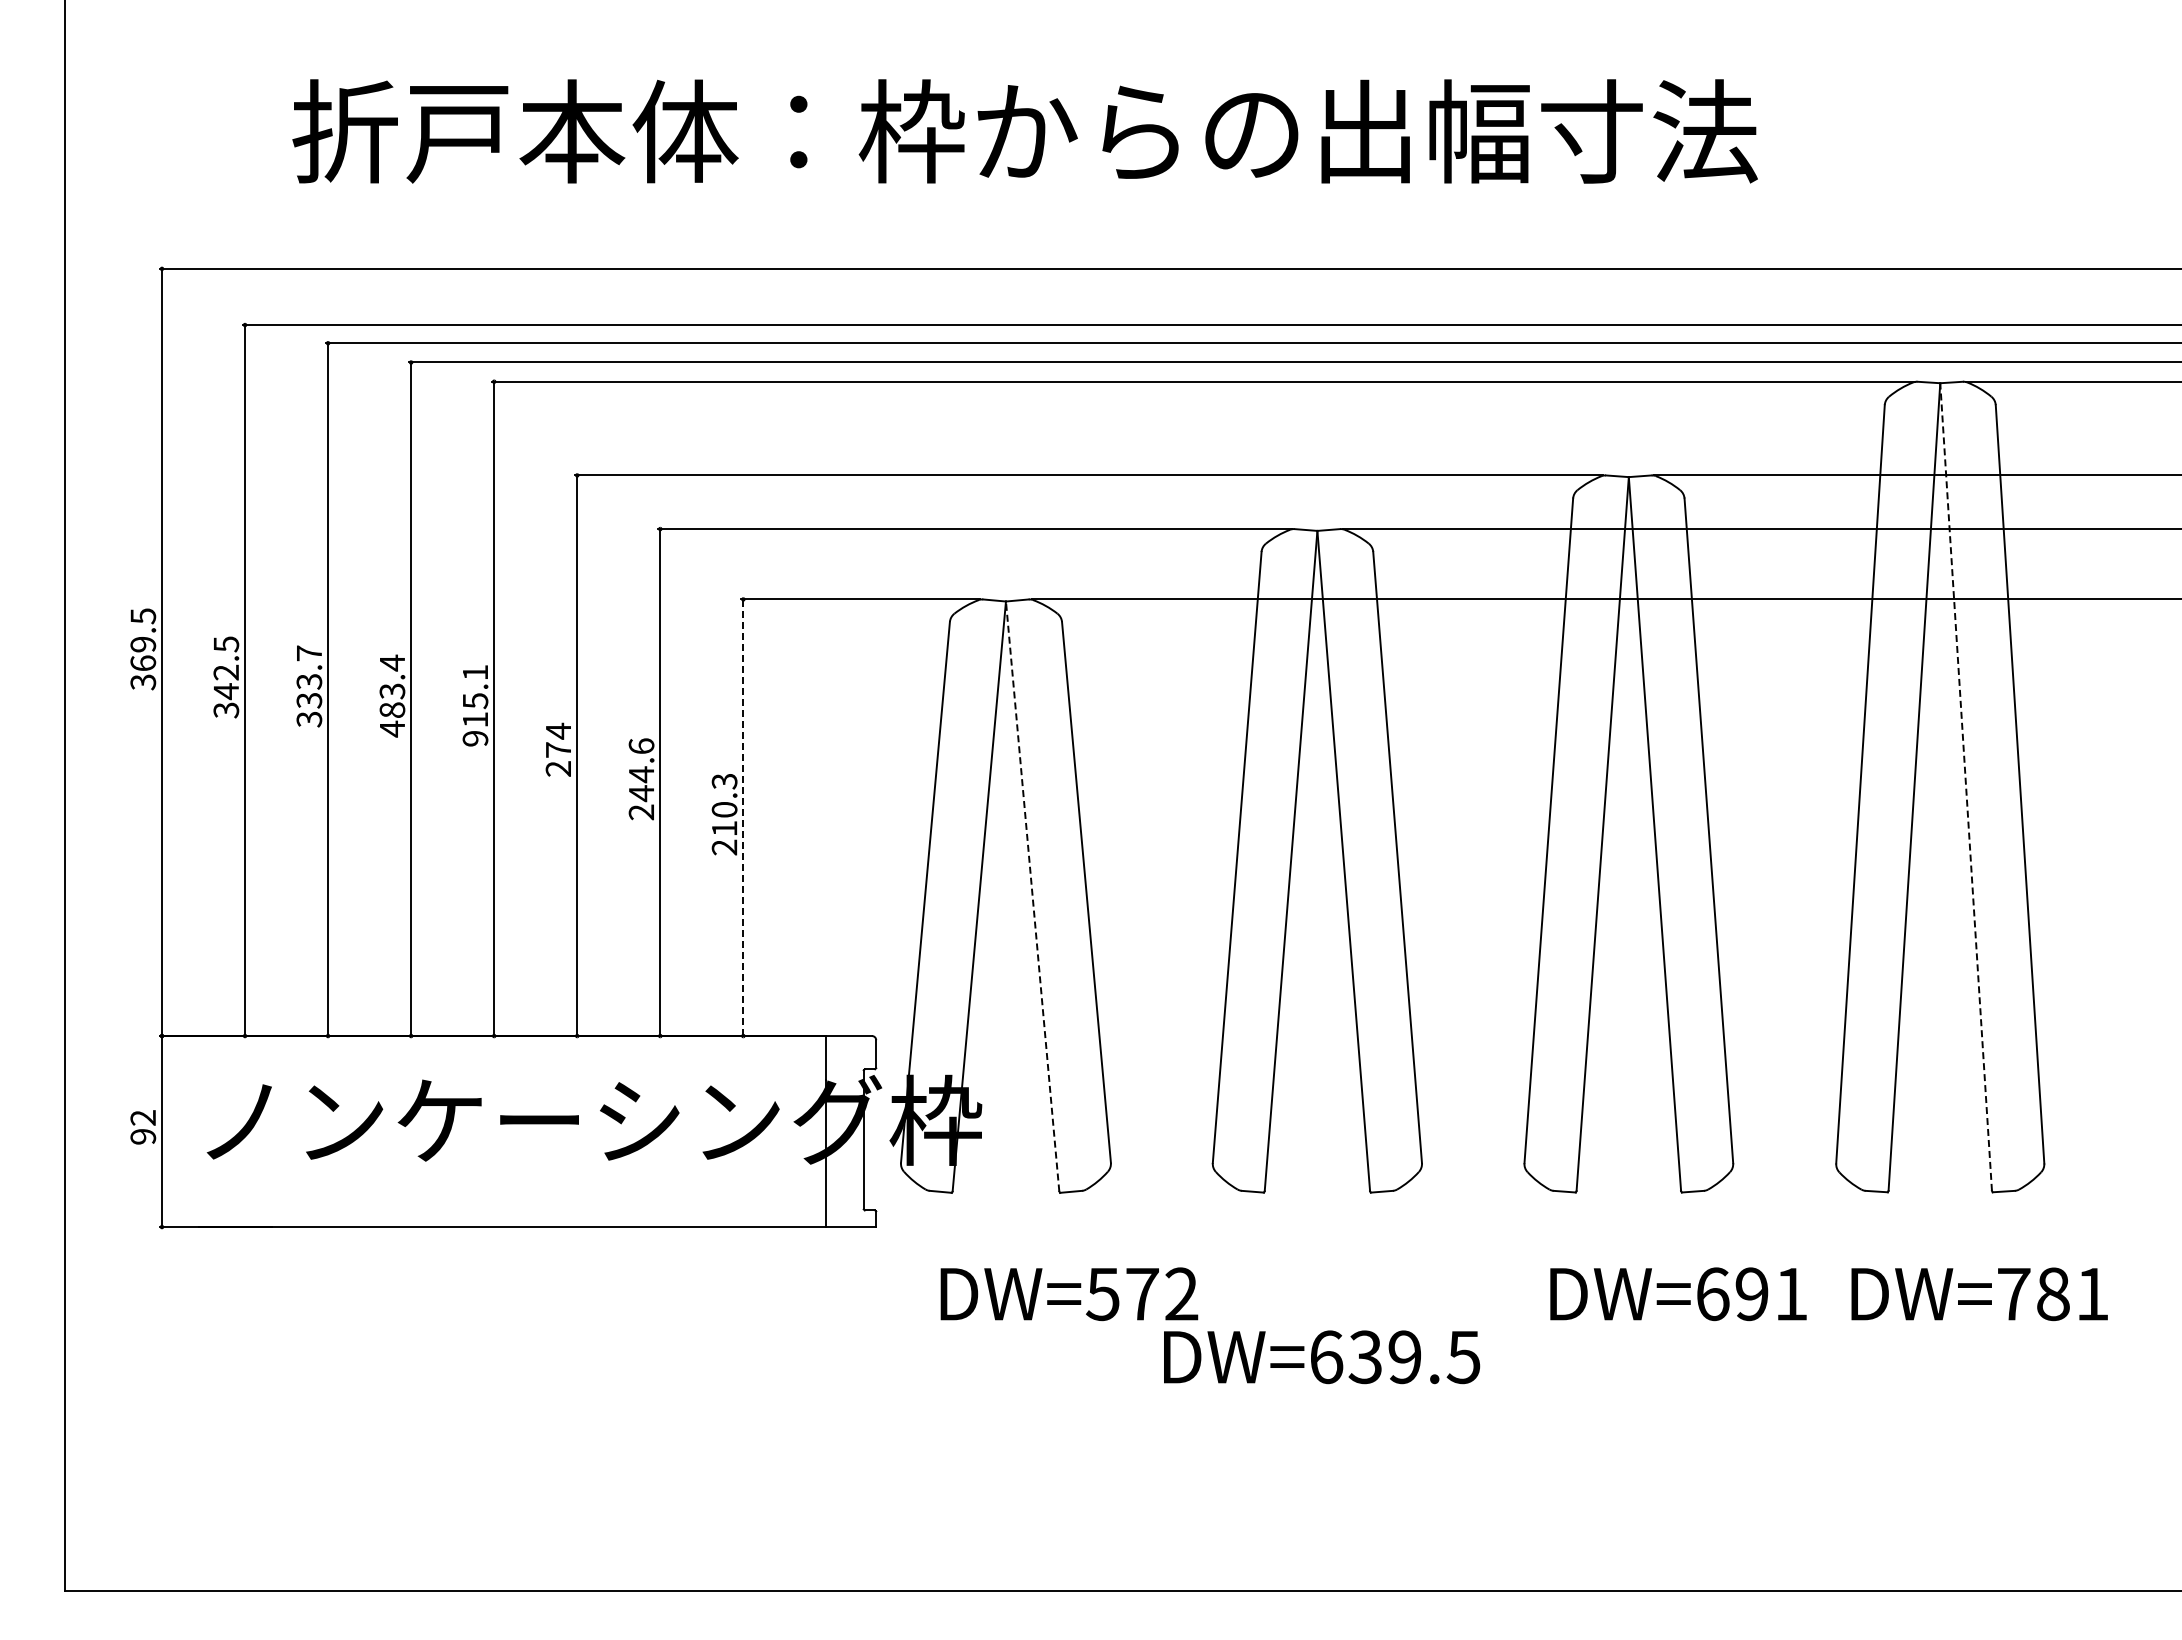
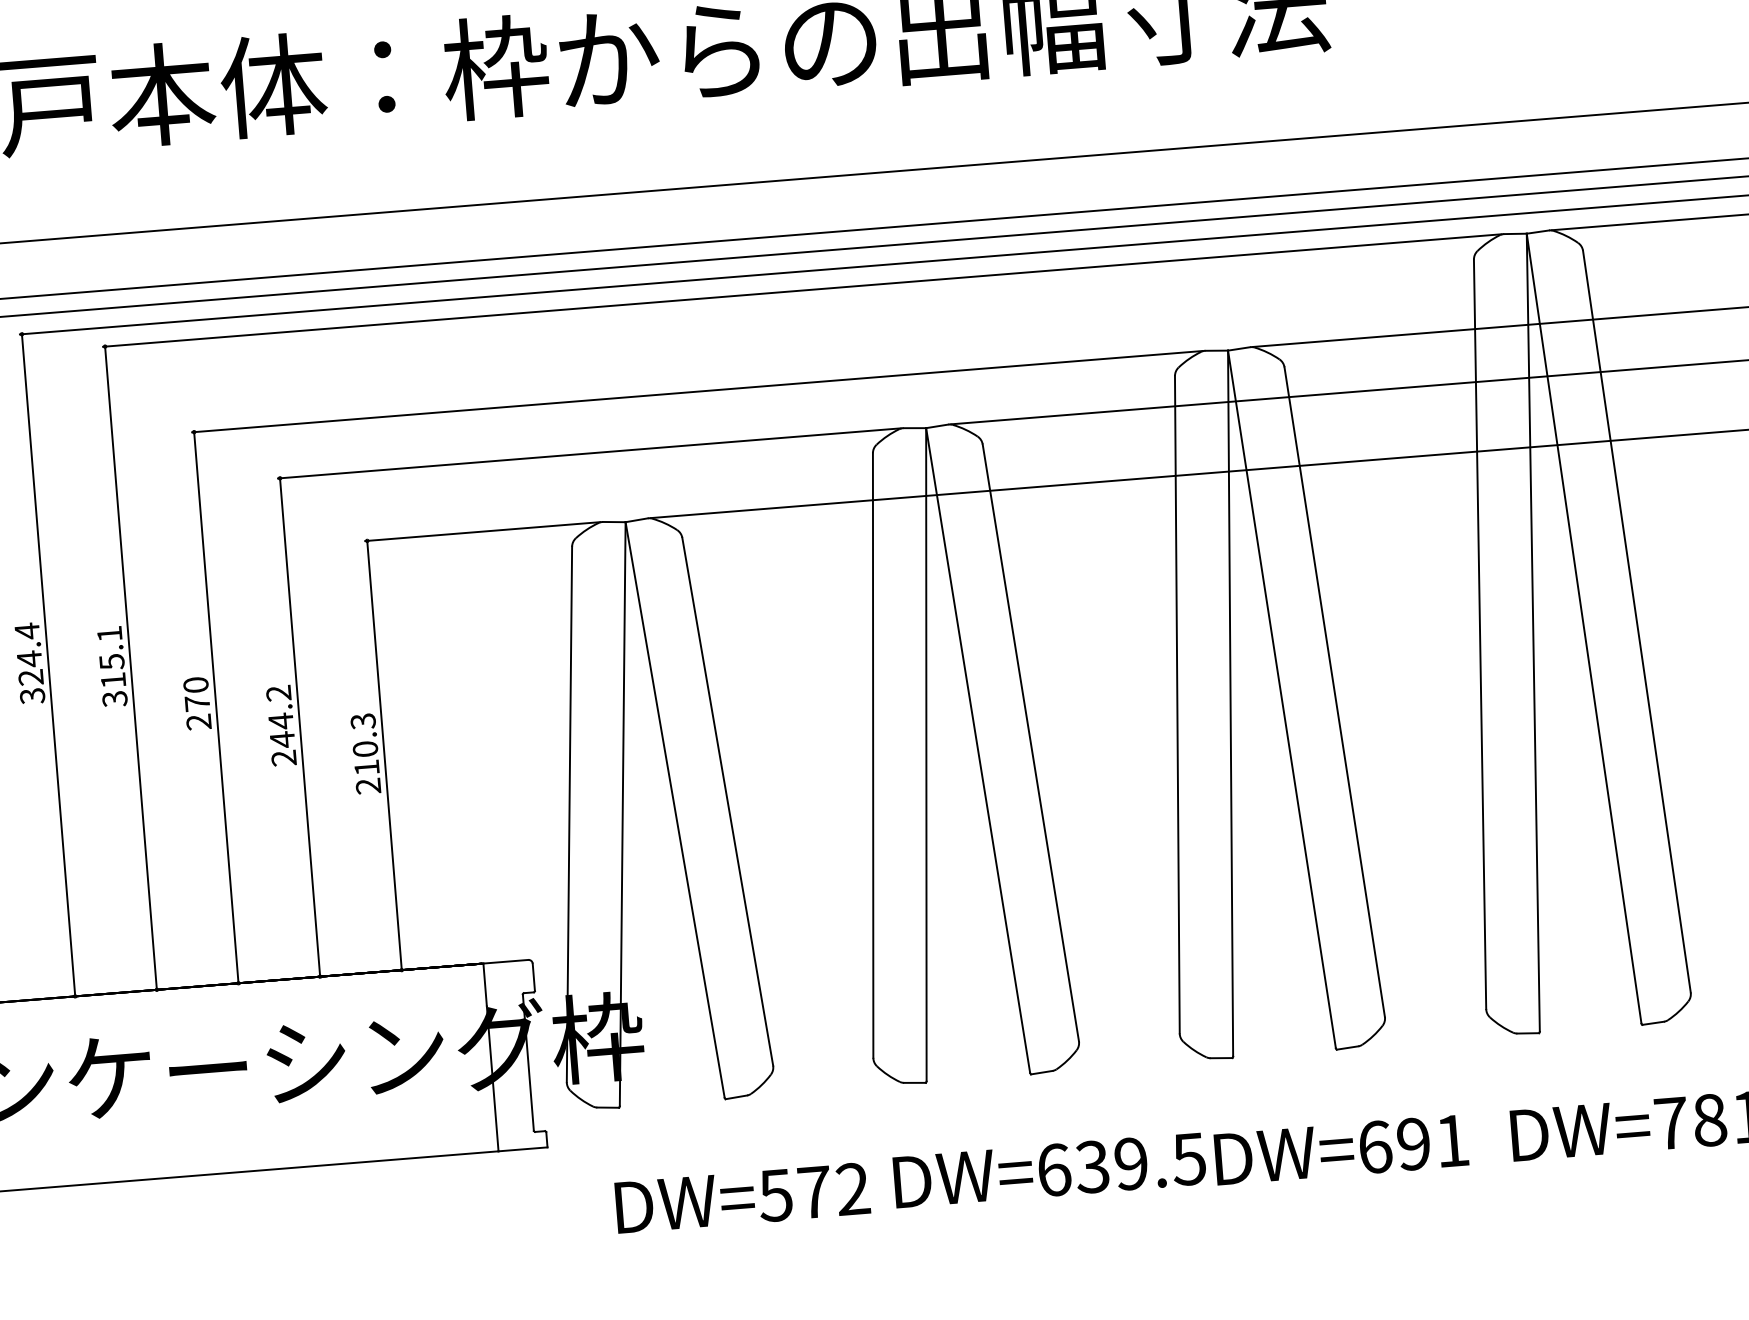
text: (392, 710) -> (31, 677), 483.4 -> 324.4
text: (558, 730) -> (195, 684), 274 -> 270
text: (475, 738) -> (114, 698), 915.1 -> 315.1
text: (641, 746) -> (278, 693), 244.6 -> 244.2
line: (1966, 787) -> (1584, 629), dashed -> solid
line: (743, 817) -> (384, 755), dashed -> solid
line: (1032, 895) -> (674, 809), dashed -> solid
text: (1322, 1357) -> (1050, 1170), moved

